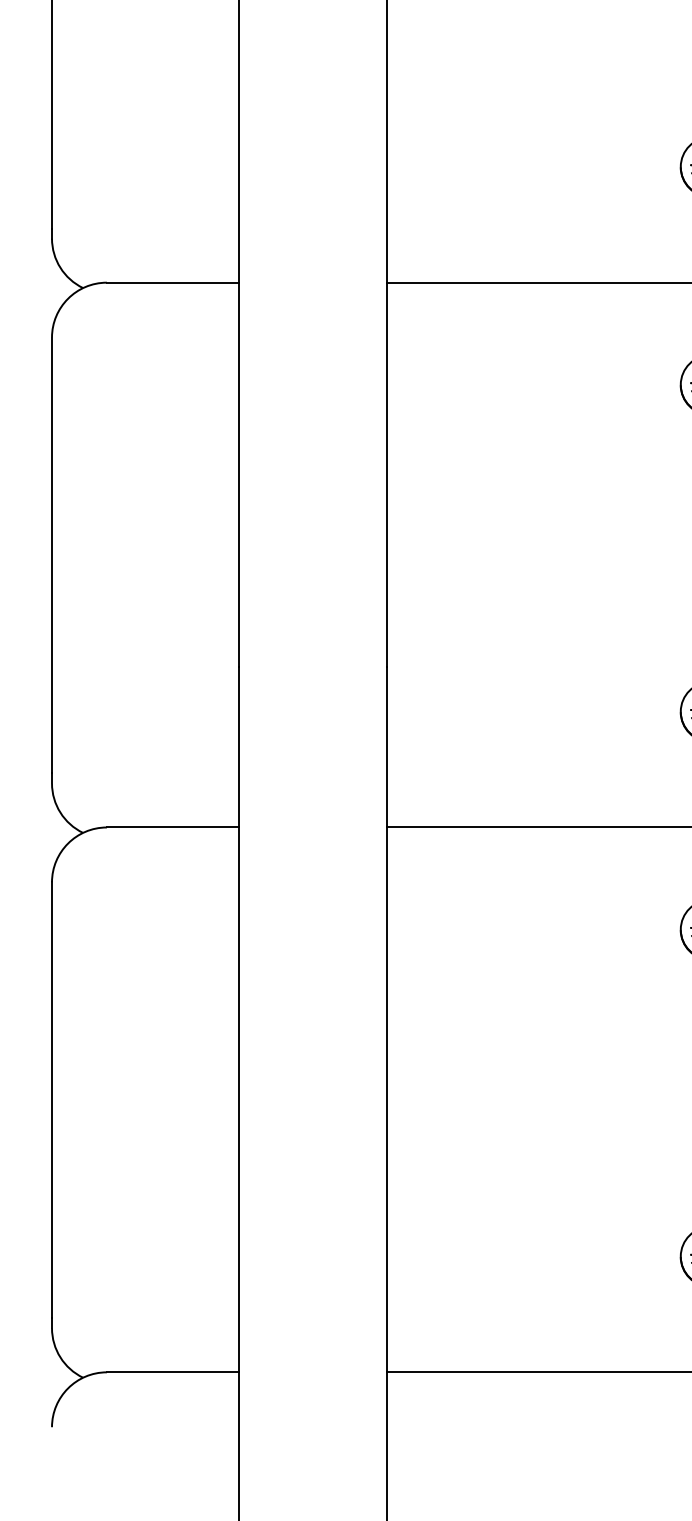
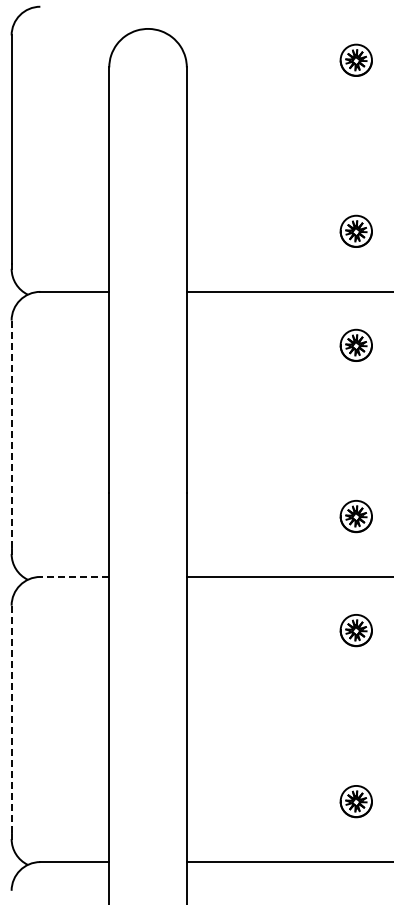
line: (51, 557) -> (11, 435), solid -> dashed
line: (172, 826) -> (74, 576), solid -> dashed
line: (51, 1101) -> (11, 720), solid -> dashed

